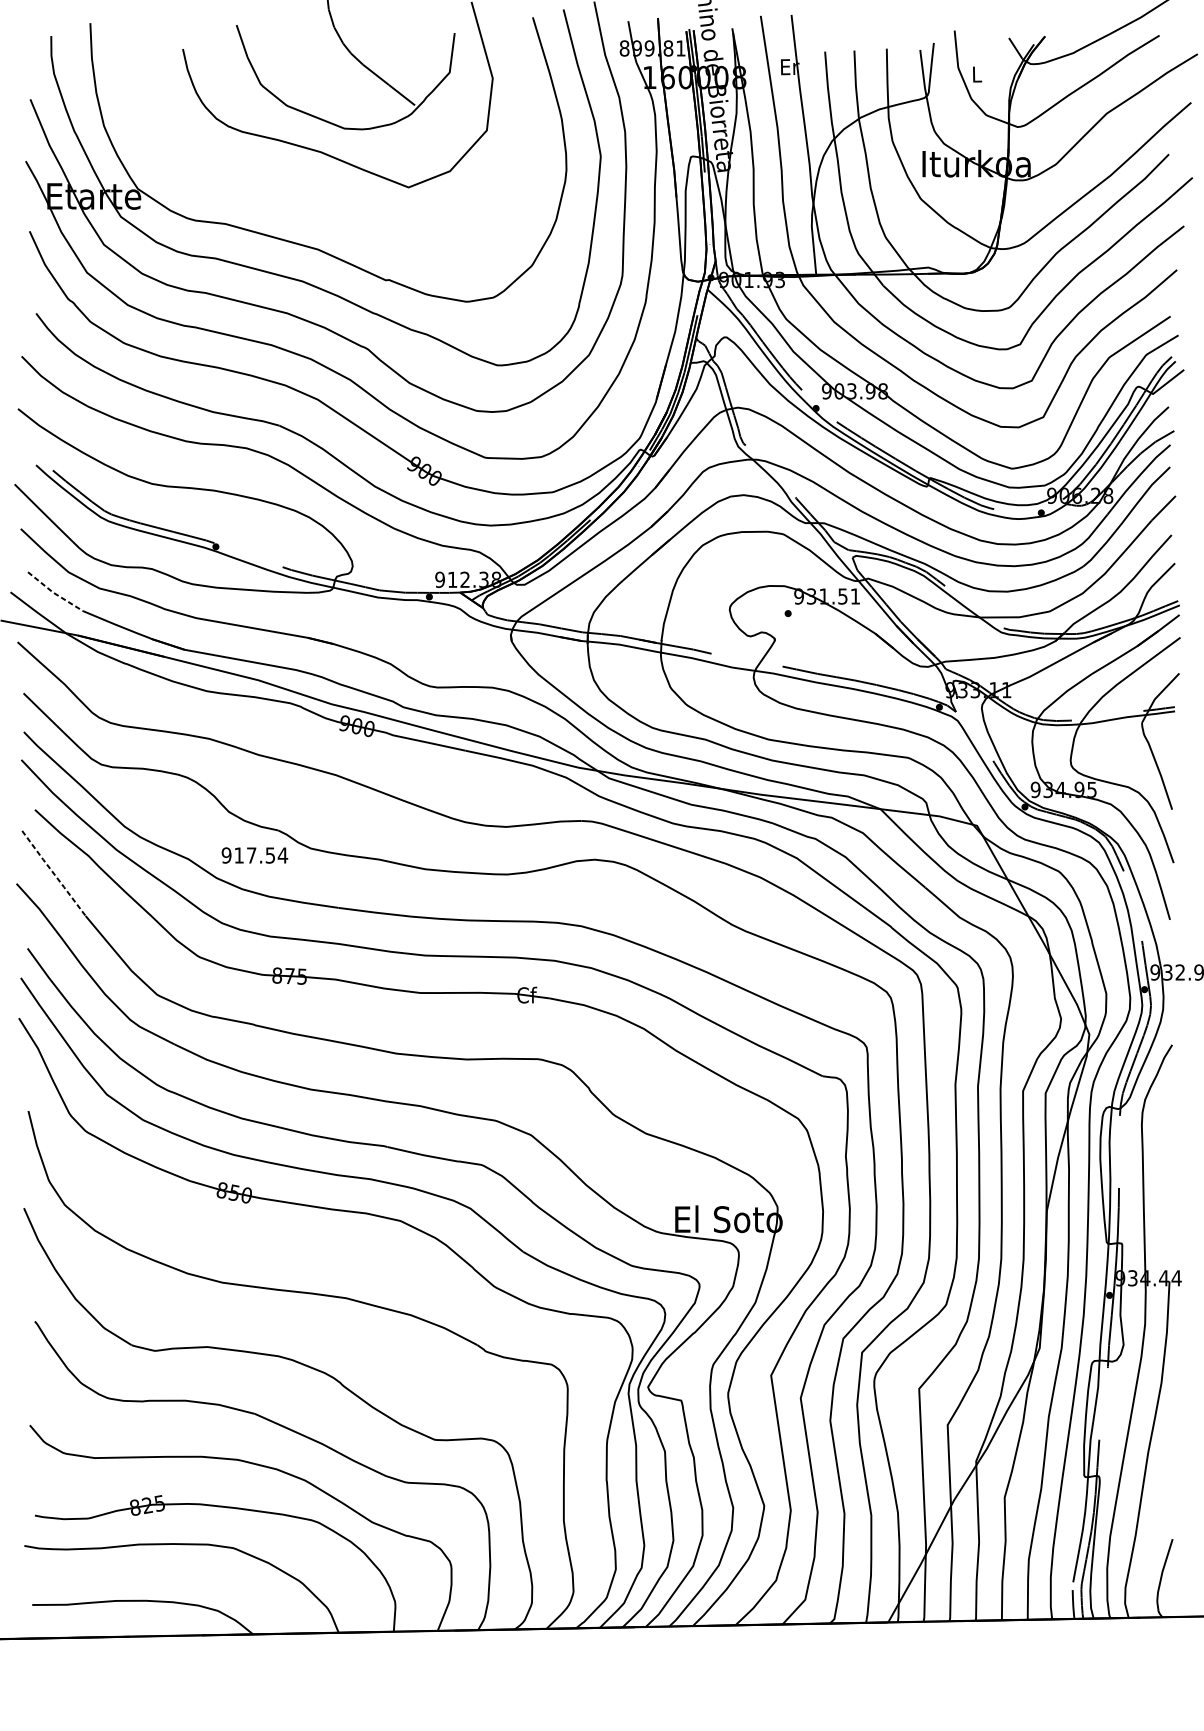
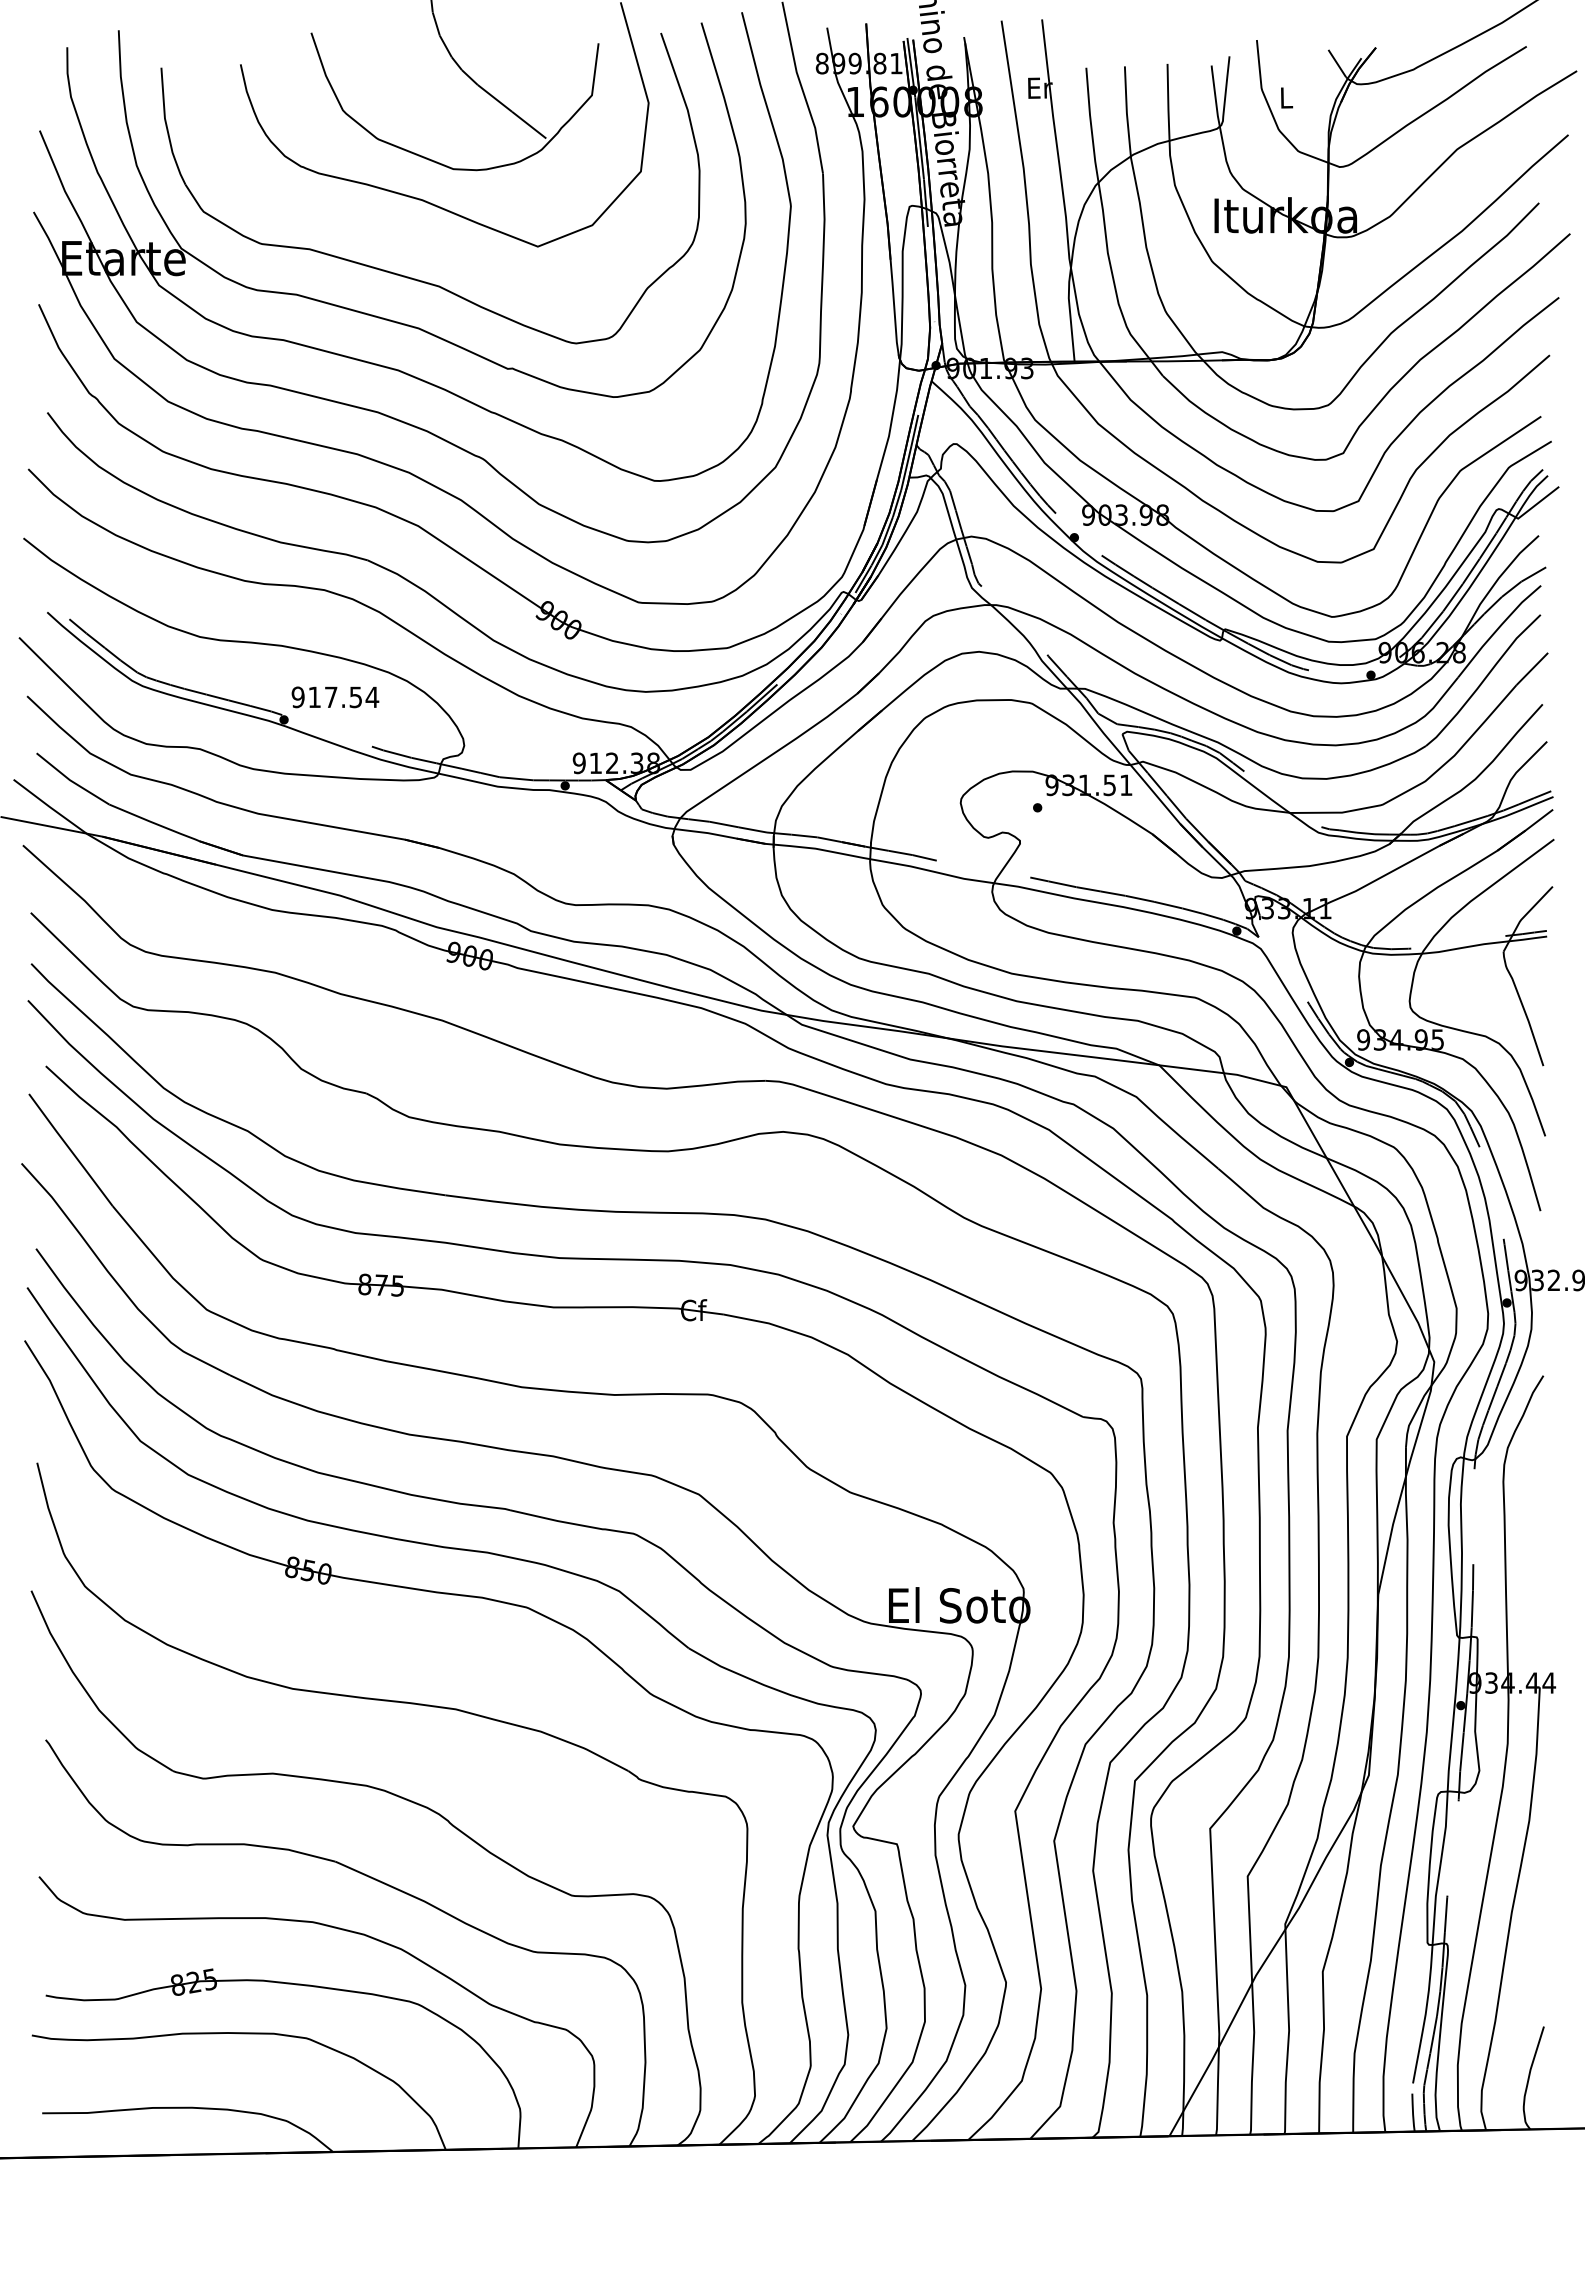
part: (308, 209) -> (405, 275), added
line: (54, 593) -> (71, 781), dashed -> solid
text: (254, 855) -> (335, 697), moved
line: (54, 873) -> (71, 1150), dashed -> solid

